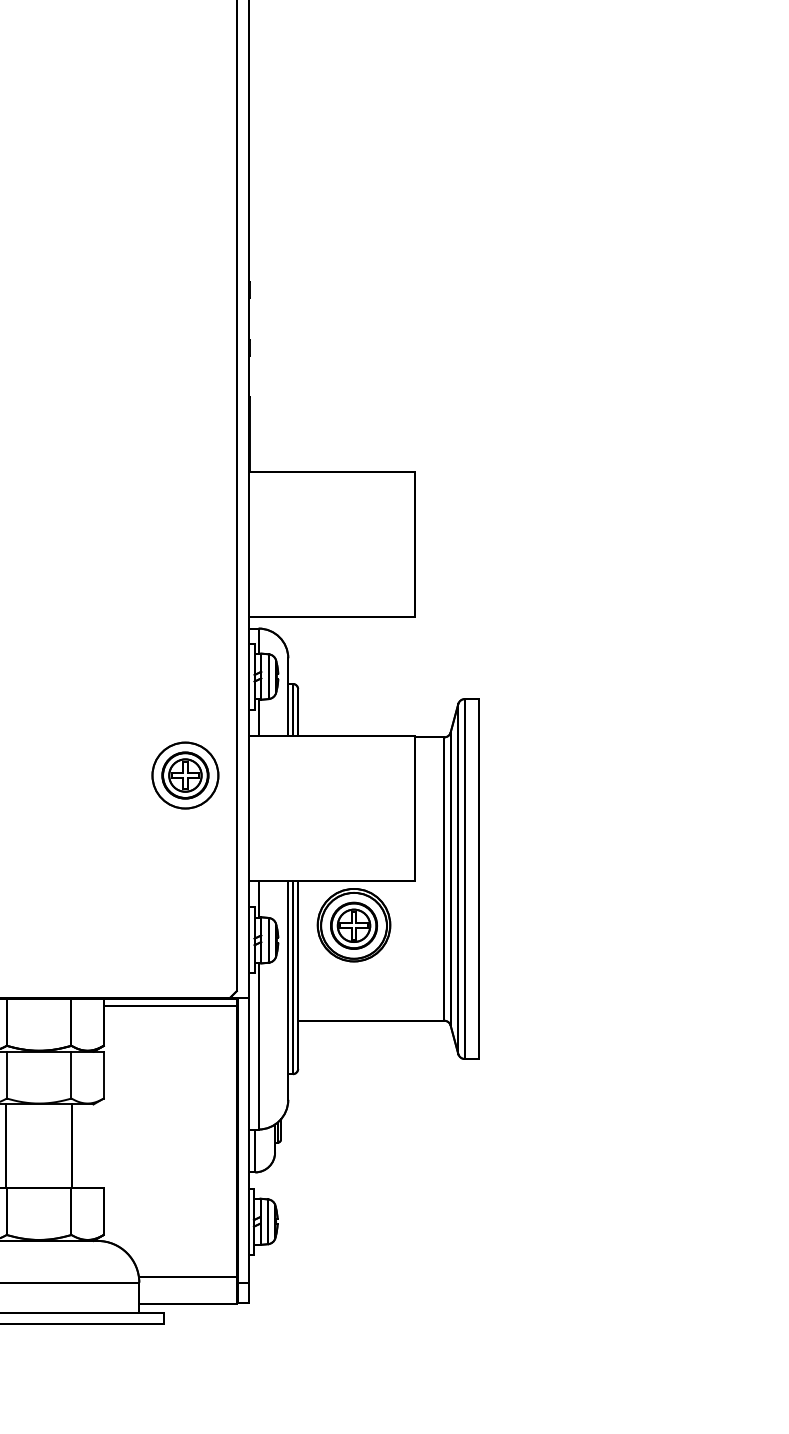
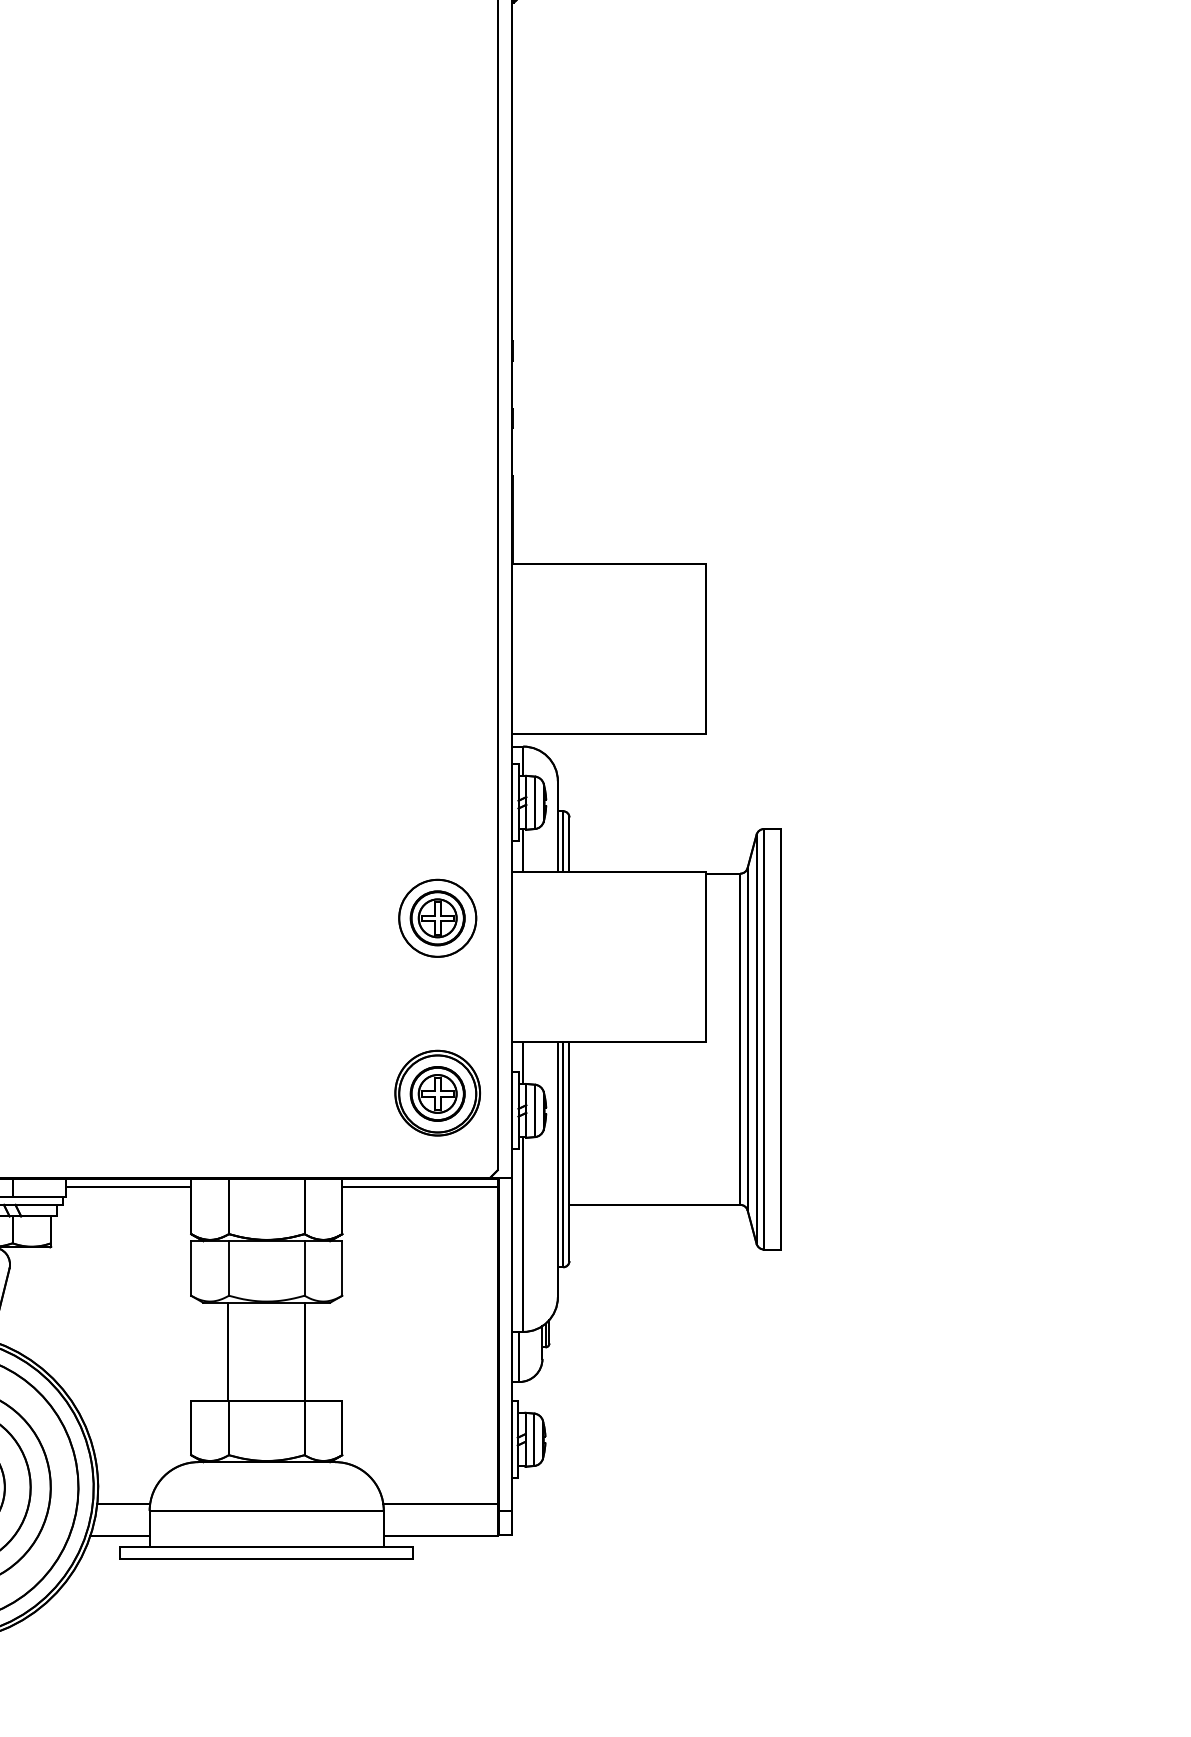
part: (353, 924) -> (437, 1092), moved

